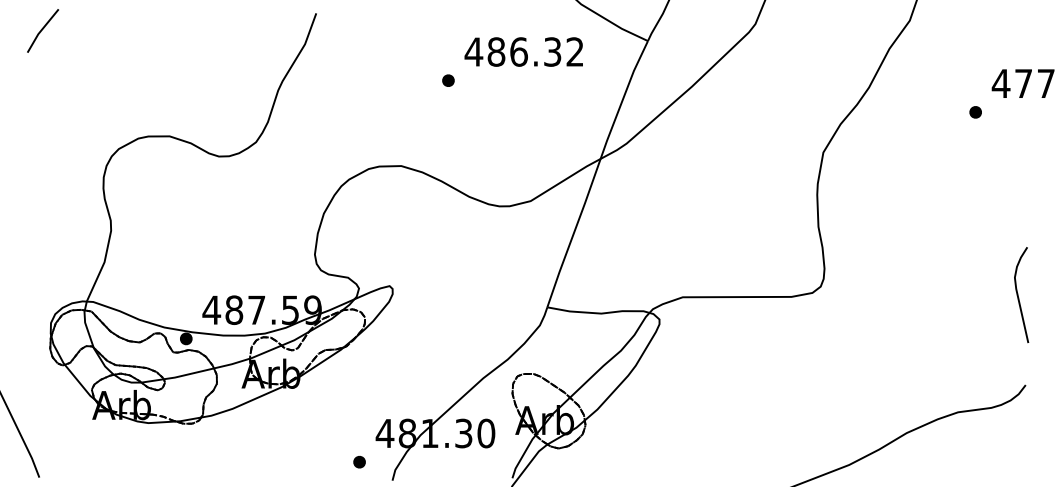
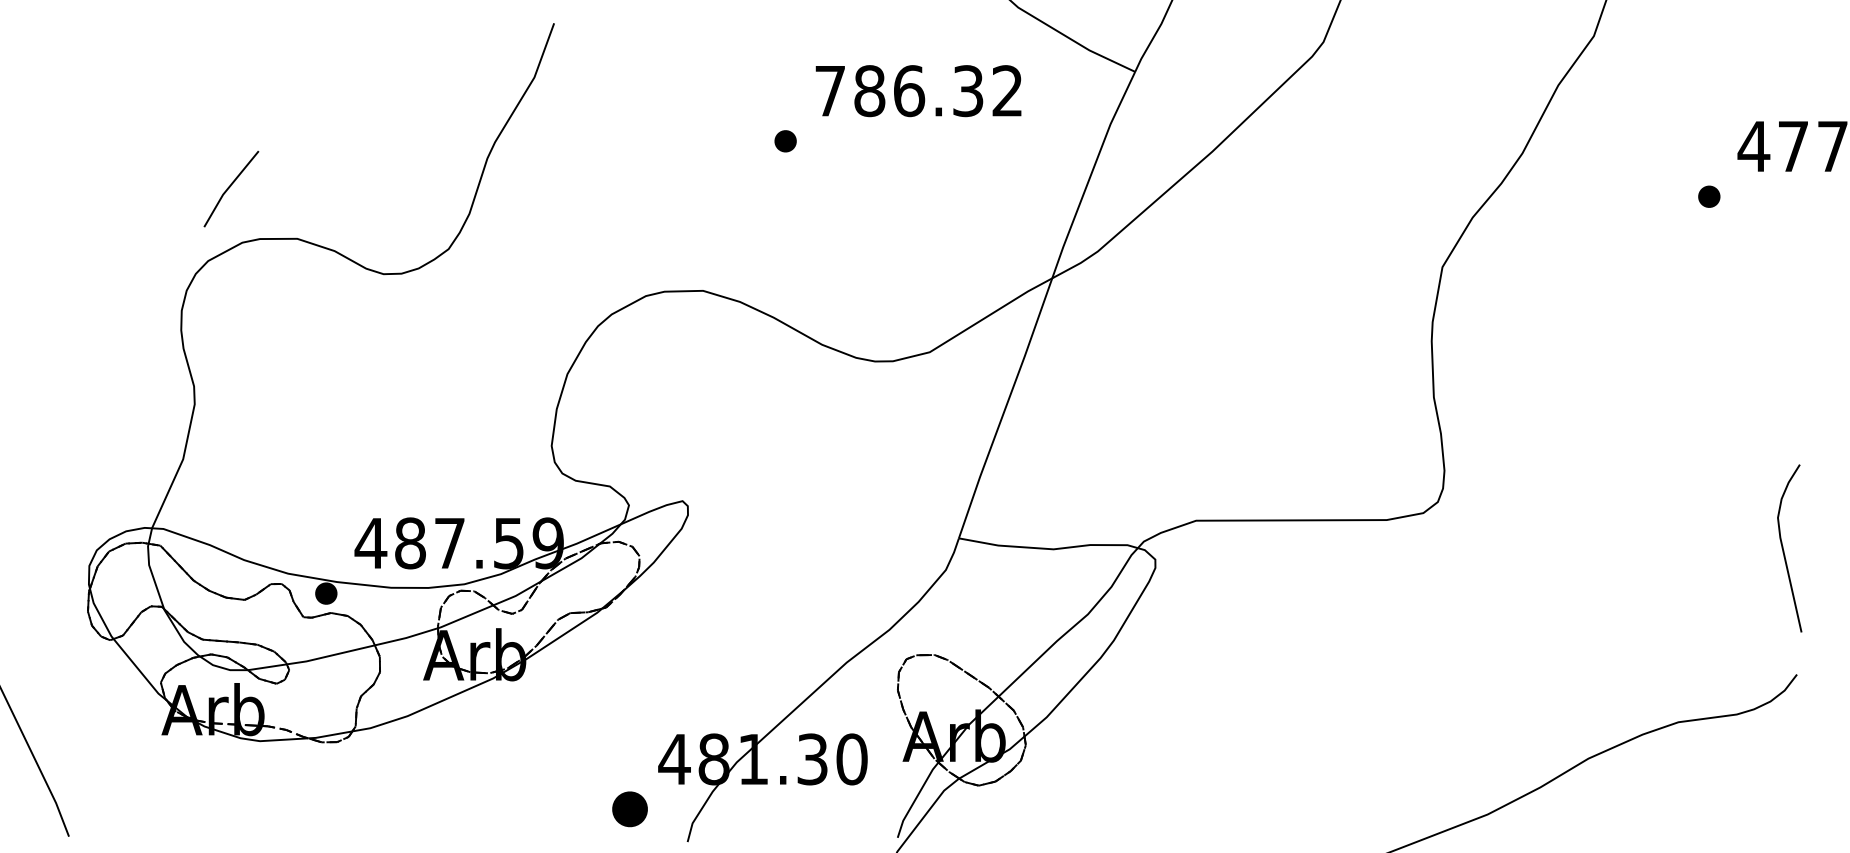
line: (42, 30) -> (230, 188), moved
text: (473, 51) -> (829, 90), 486.32 -> 786.32
curve: (1019, 297) -> (1786, 552), moved
part: (359, 462) -> (629, 810), size x1.6

